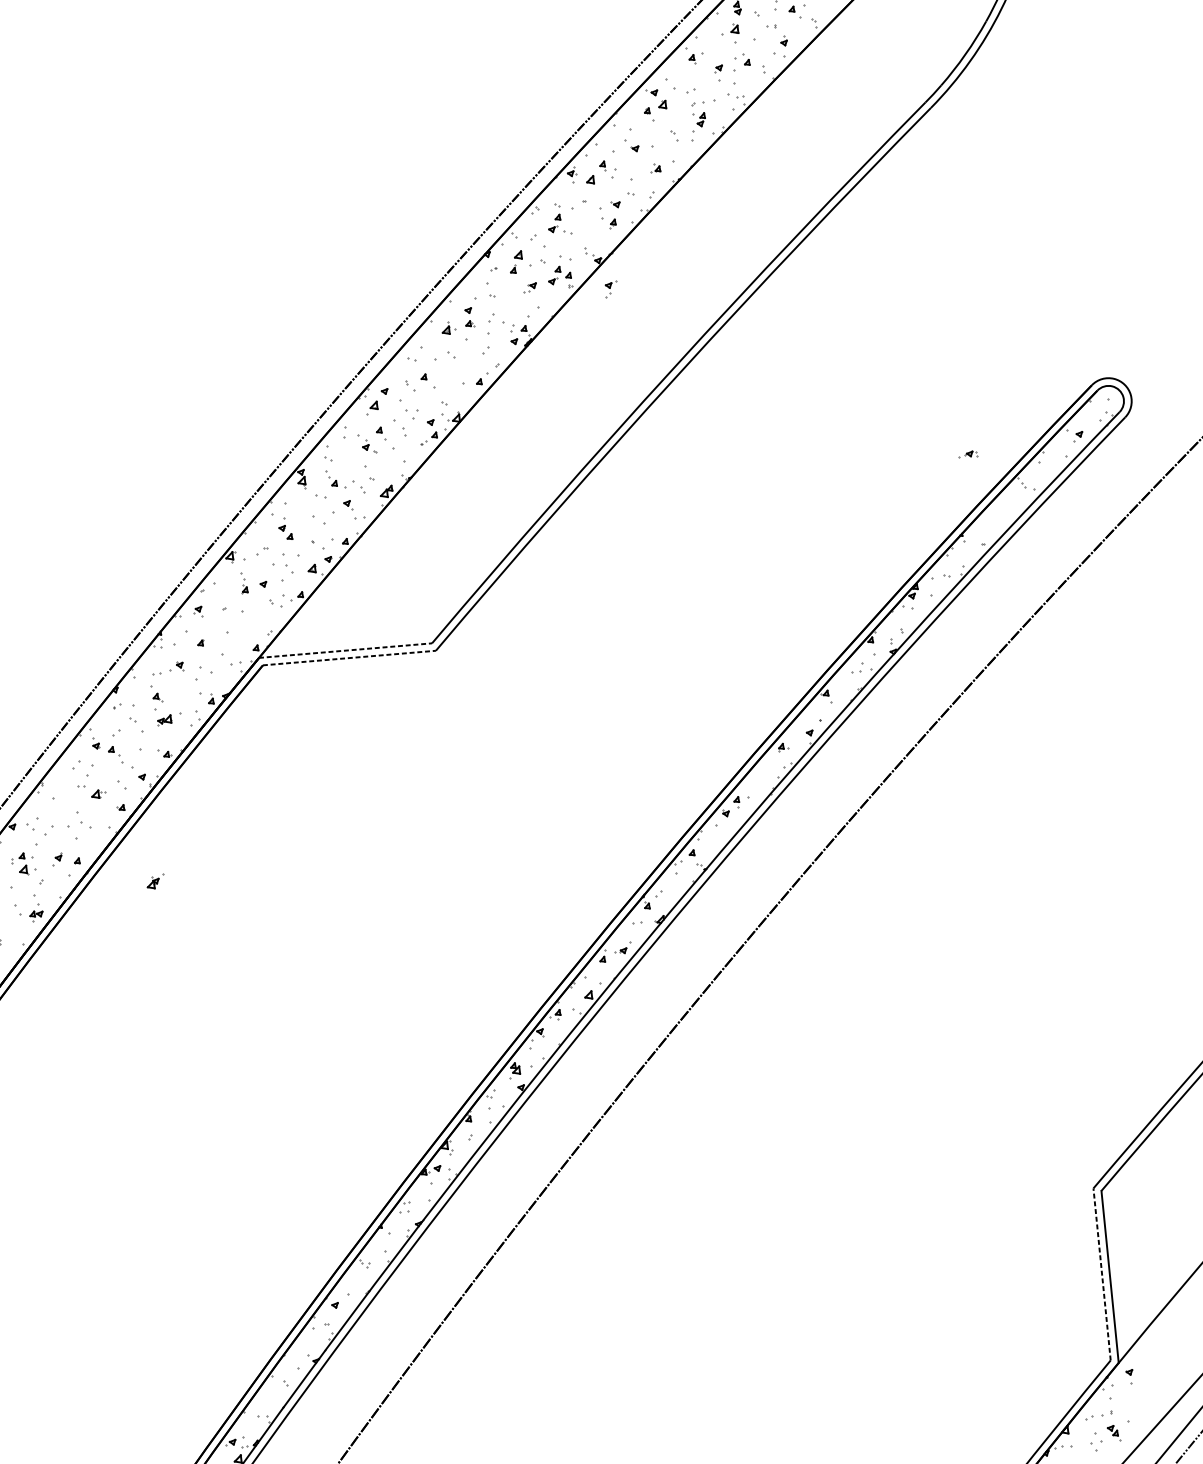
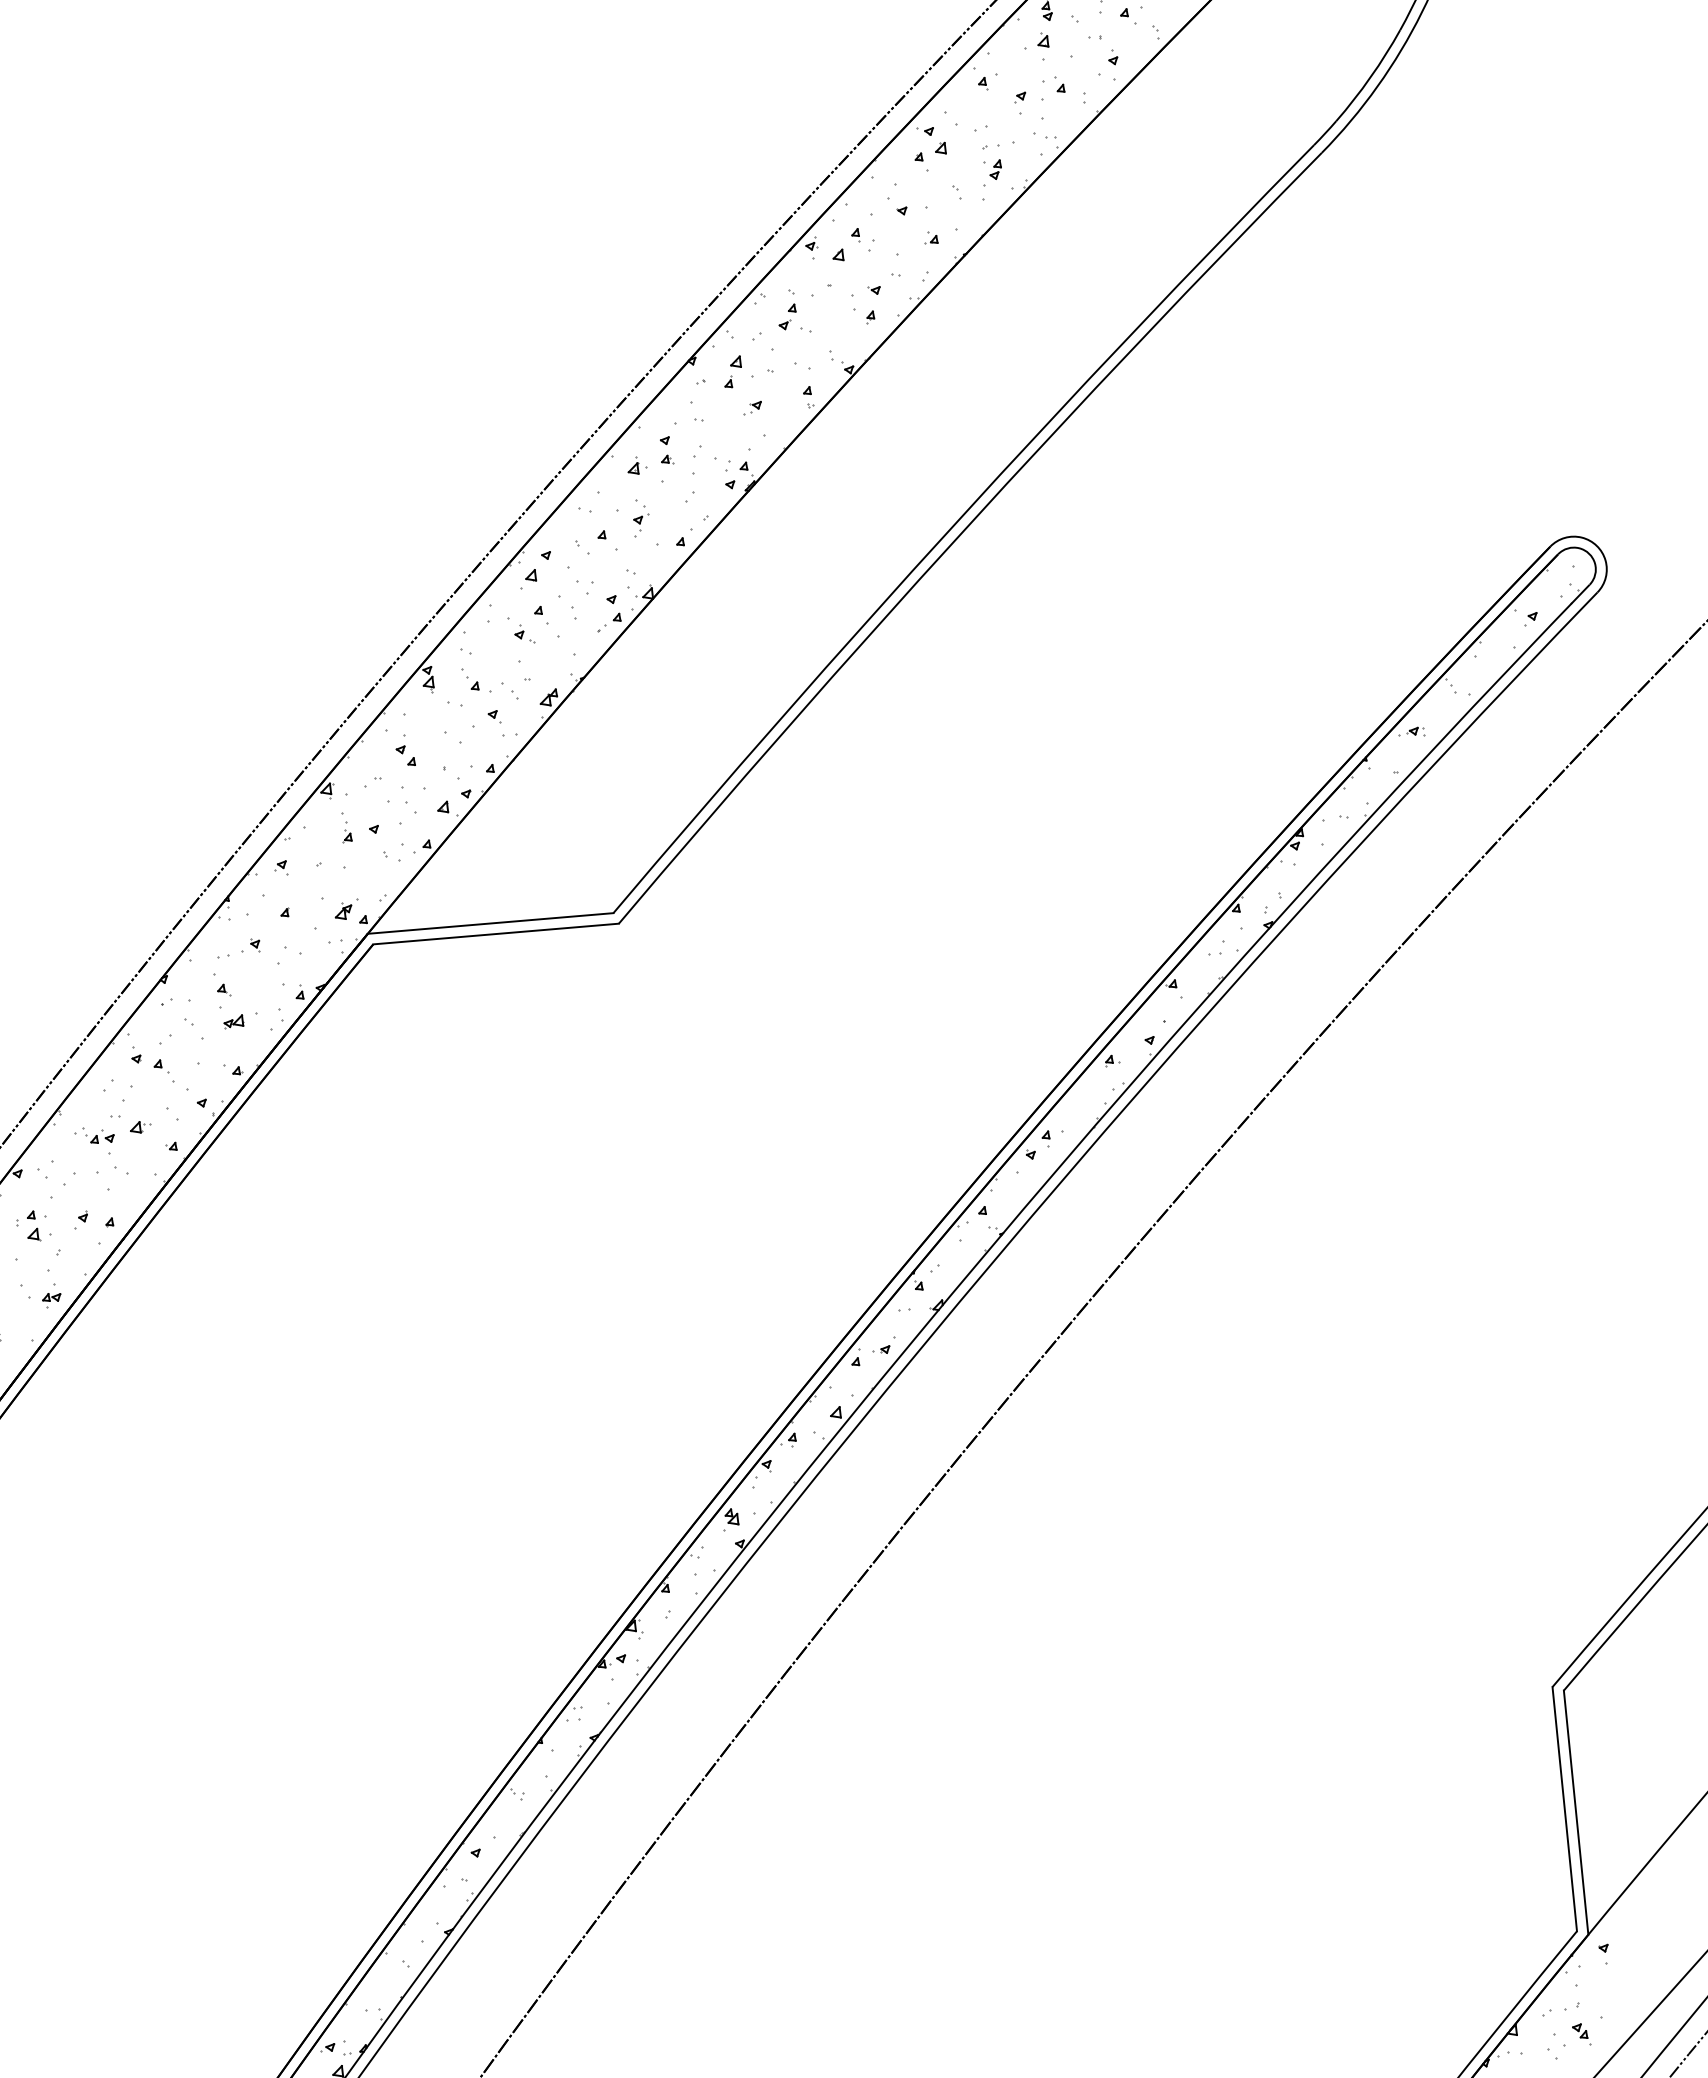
part: (554, 275) -> (787, 390), removed
part: (611, 289) -> (641, 525), moved
part: (968, 454) -> (1411, 731), moved
line: (346, 650) -> (491, 923), dashed -> solid
line: (349, 657) -> (496, 933), dashed -> solid
part: (69, 799) -> (98, 1135), added
part: (155, 880) -> (346, 908), moved
line: (1101, 1274) -> (1564, 1809), dashed -> solid

